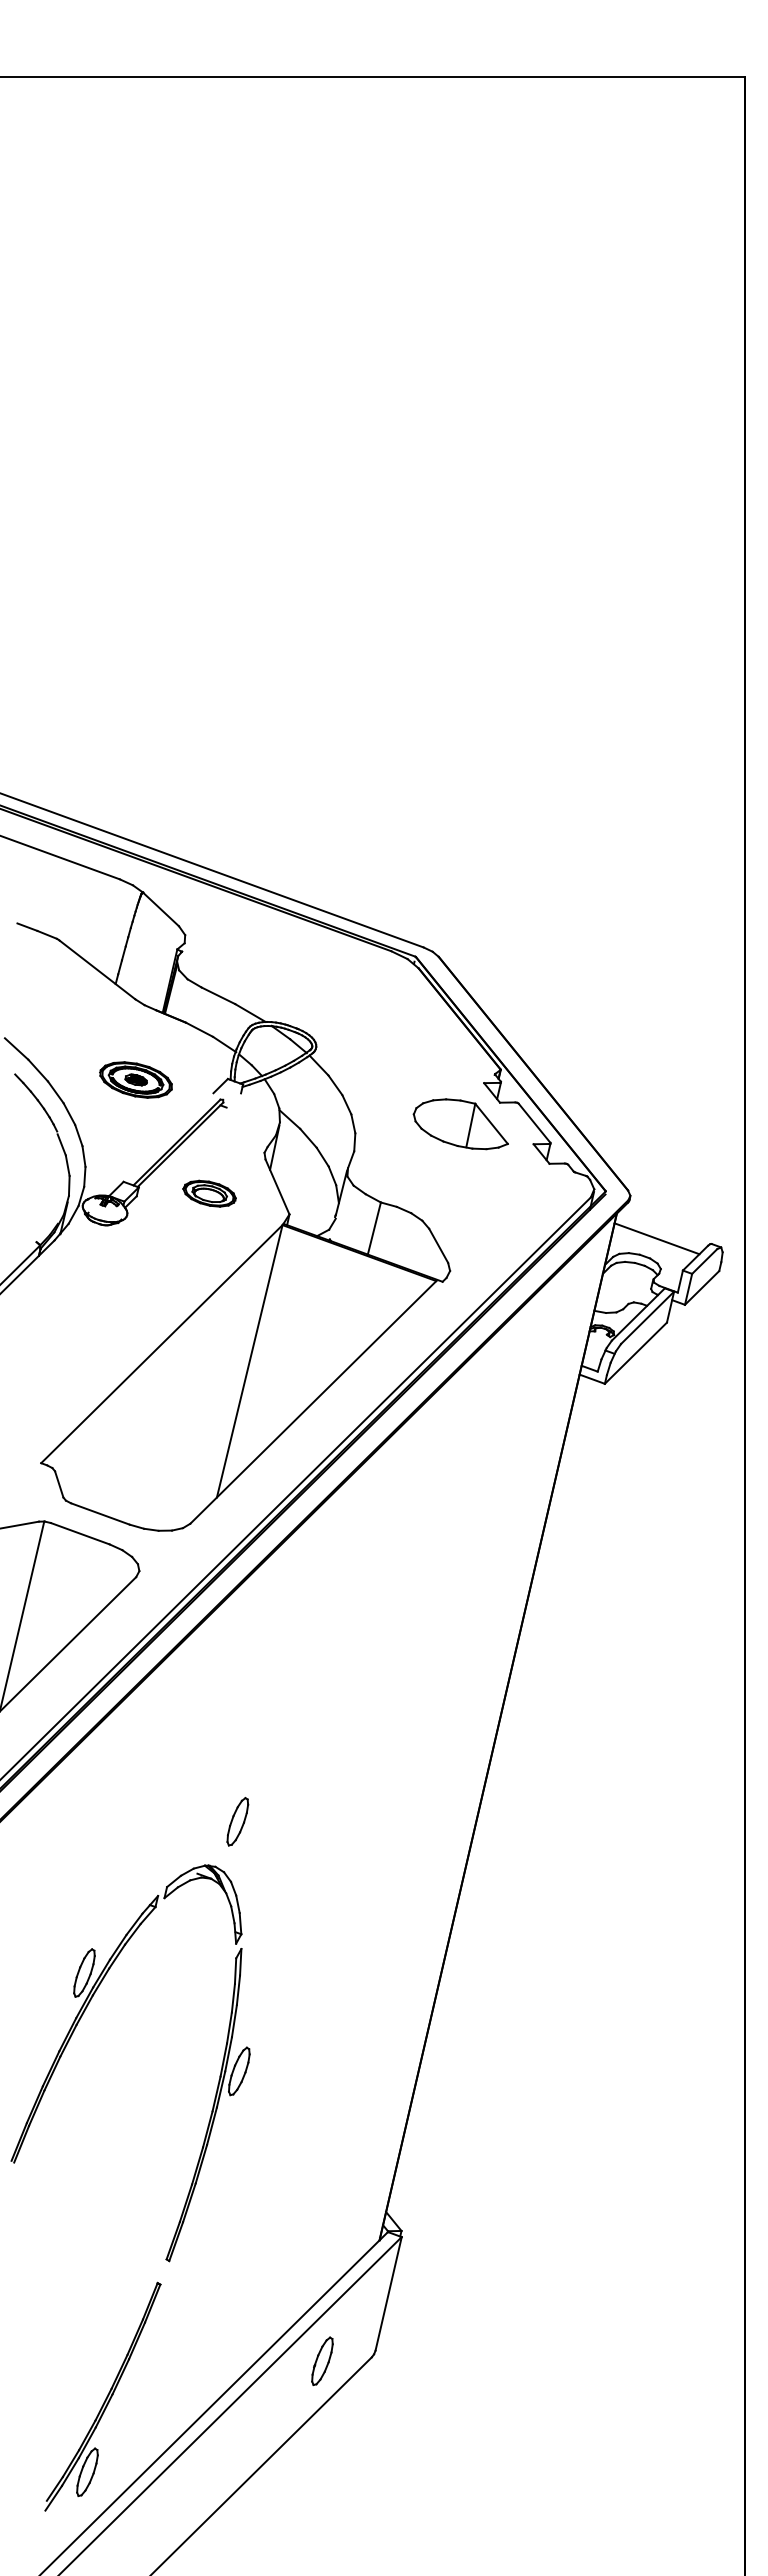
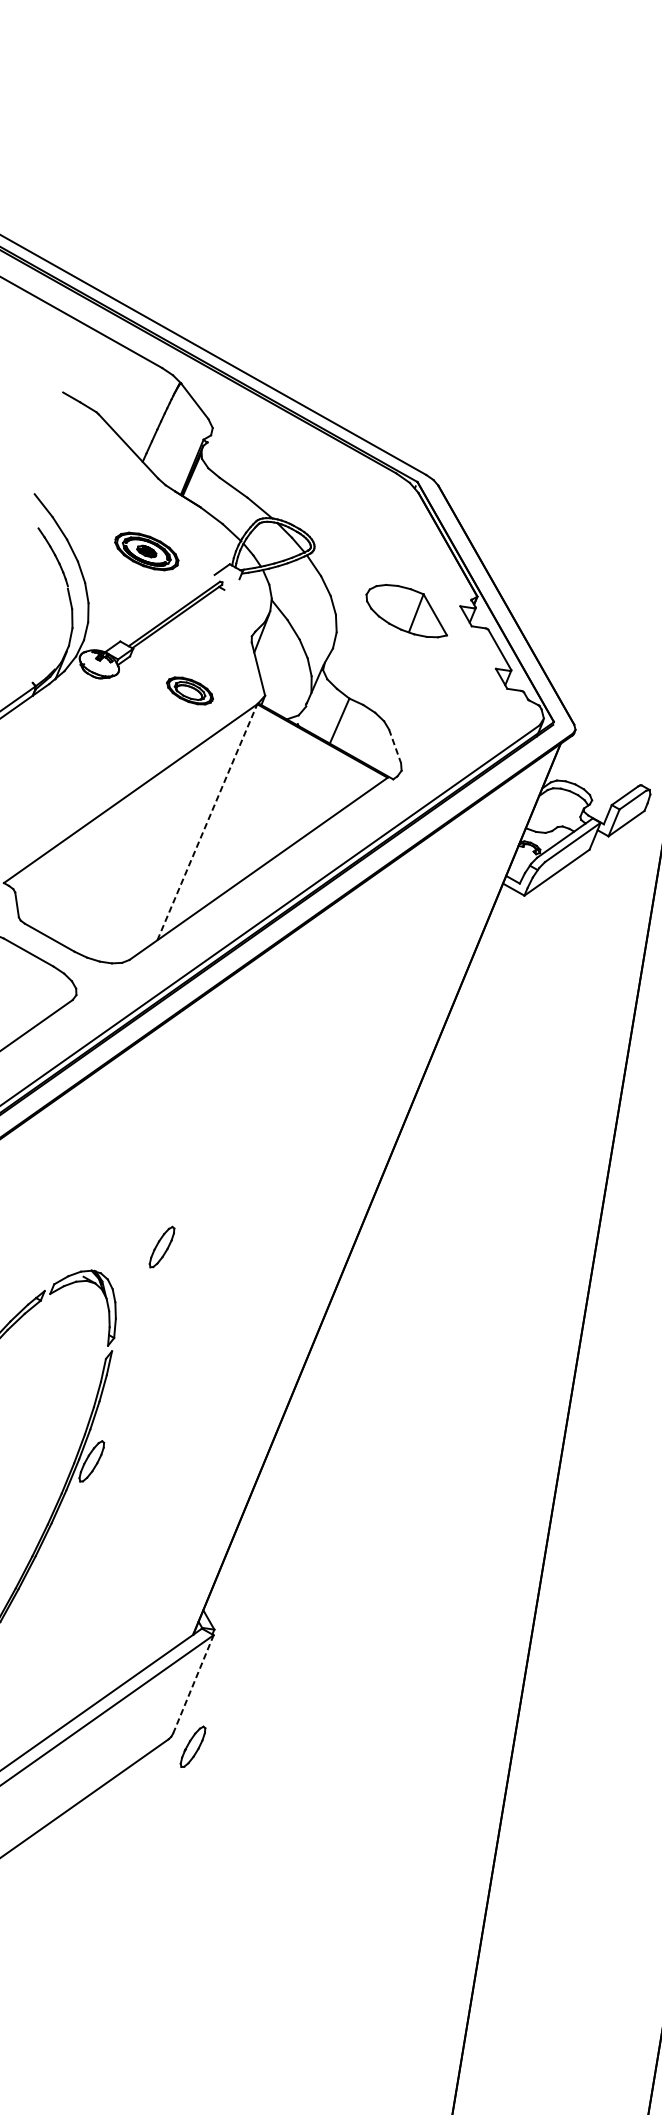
part: (460, 1124) -> (407, 610), moved
part: (209, 1193) -> (189, 690), moved
line: (656, 1238) -> (592, 772), removed
line: (438, 1245) -> (394, 745), solid -> dashed
line: (249, 1360) -> (207, 821), solid -> dashed
part: (237, 1821) -> (161, 1246), moved
line: (388, 2293) -> (193, 1684), solid -> dashed
part: (322, 2361) -> (193, 1747), moved

